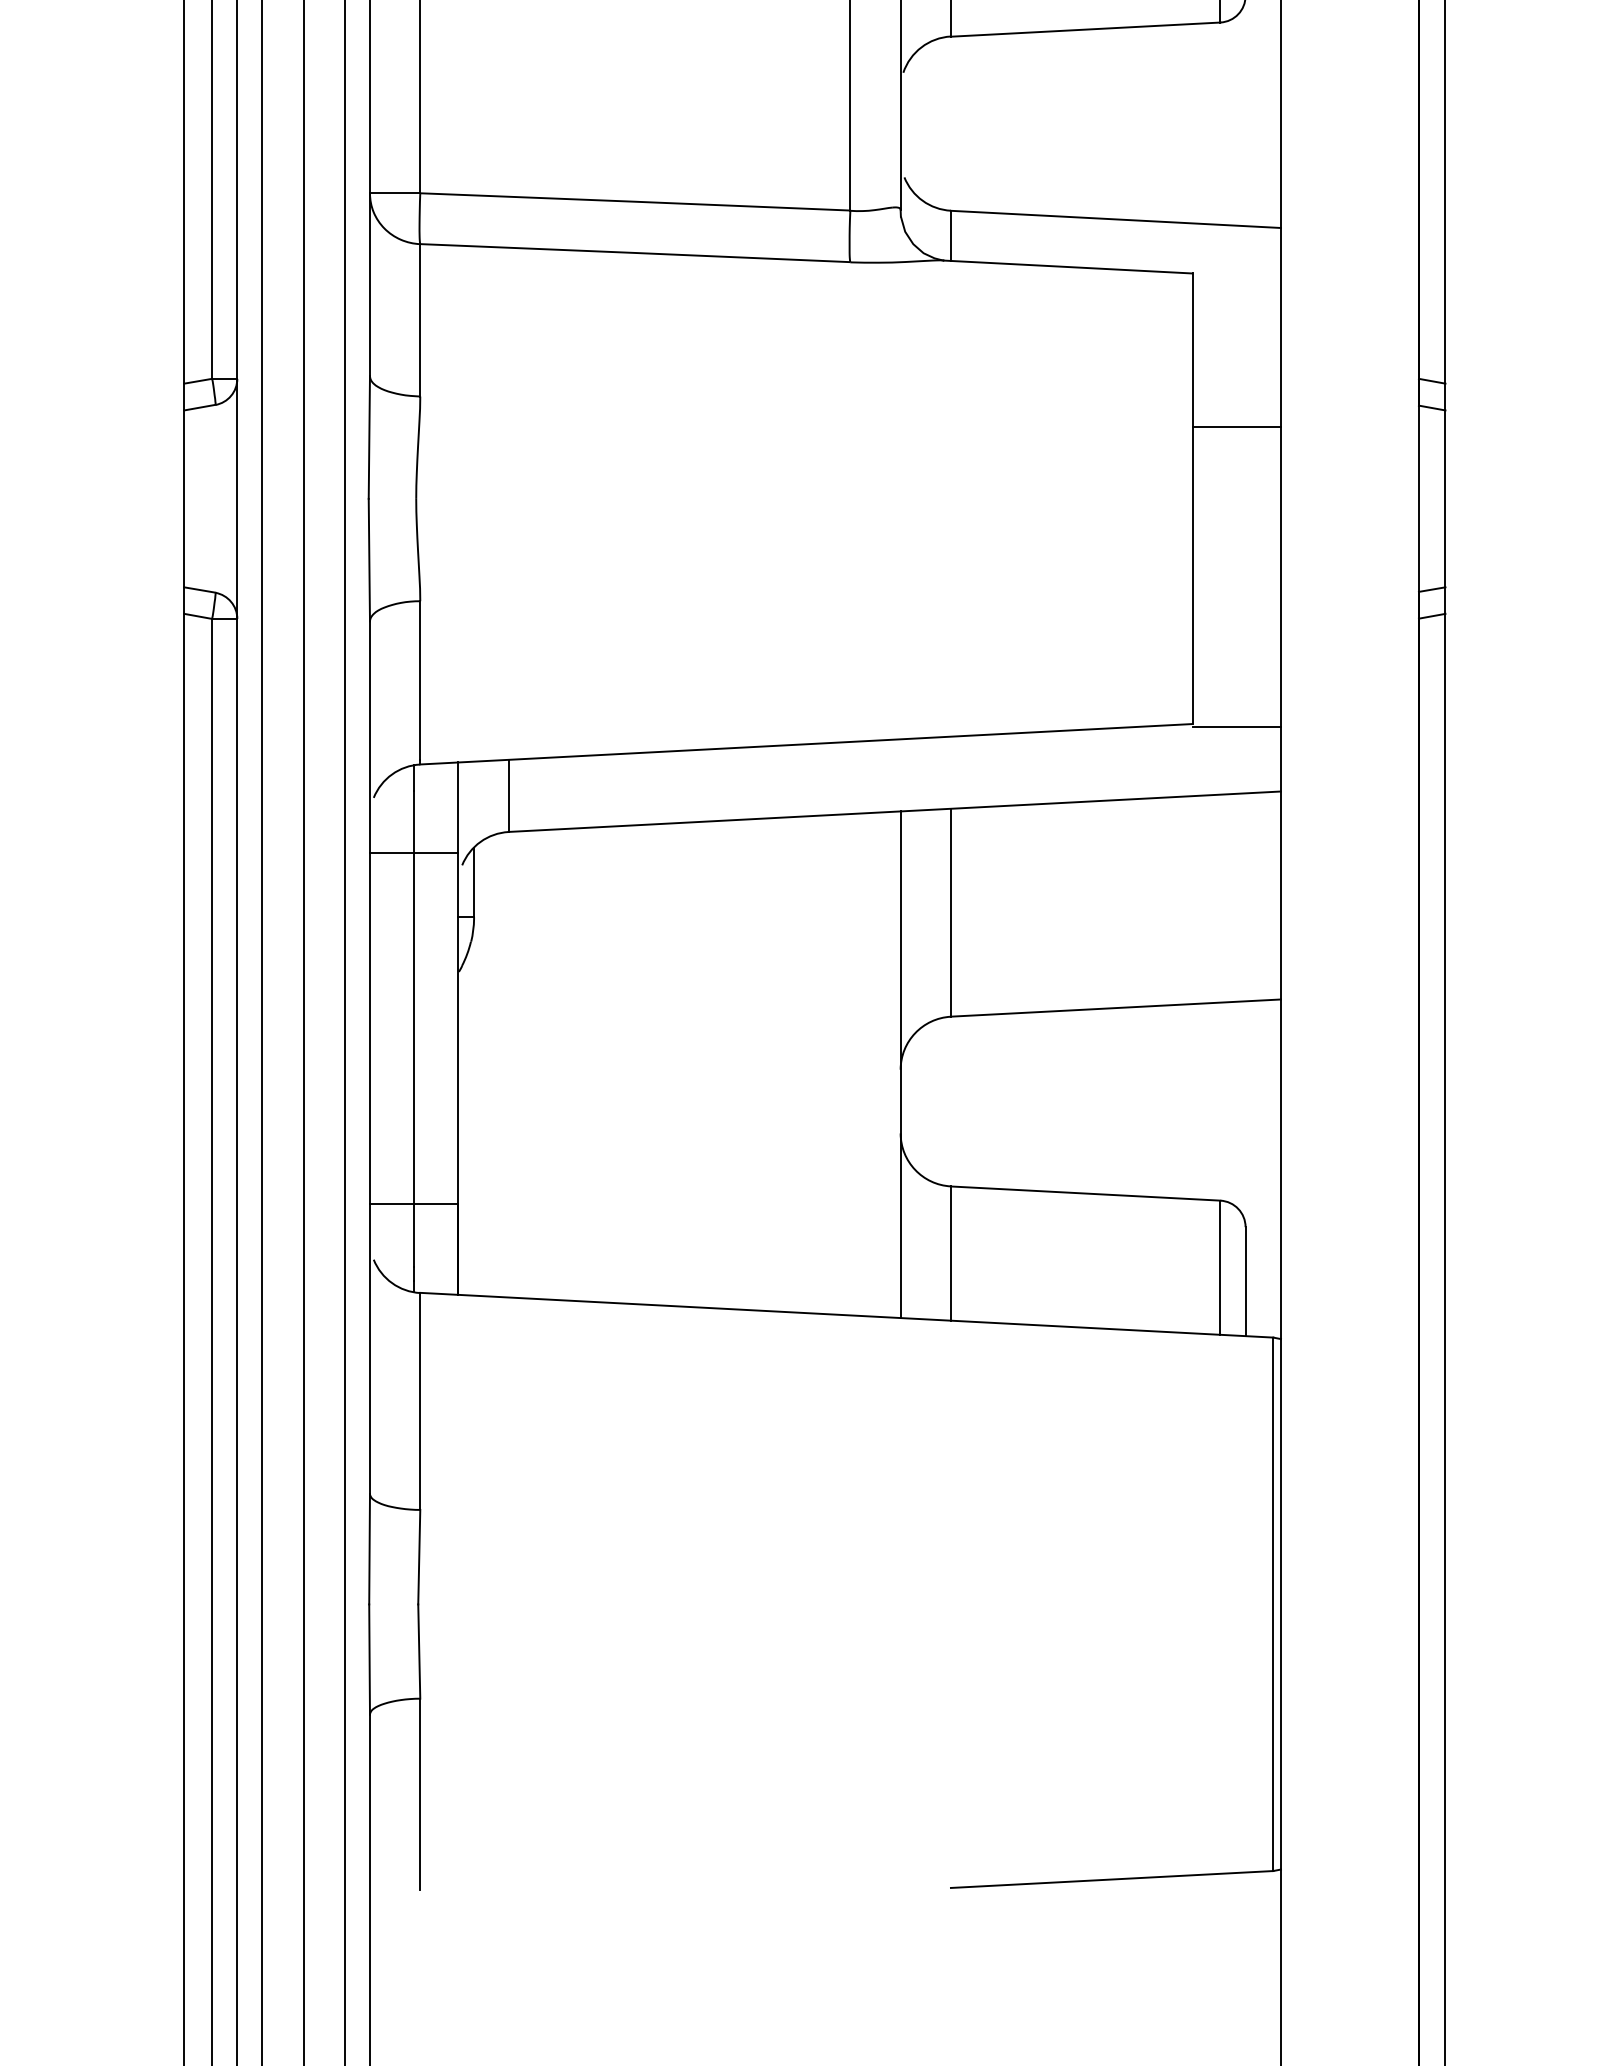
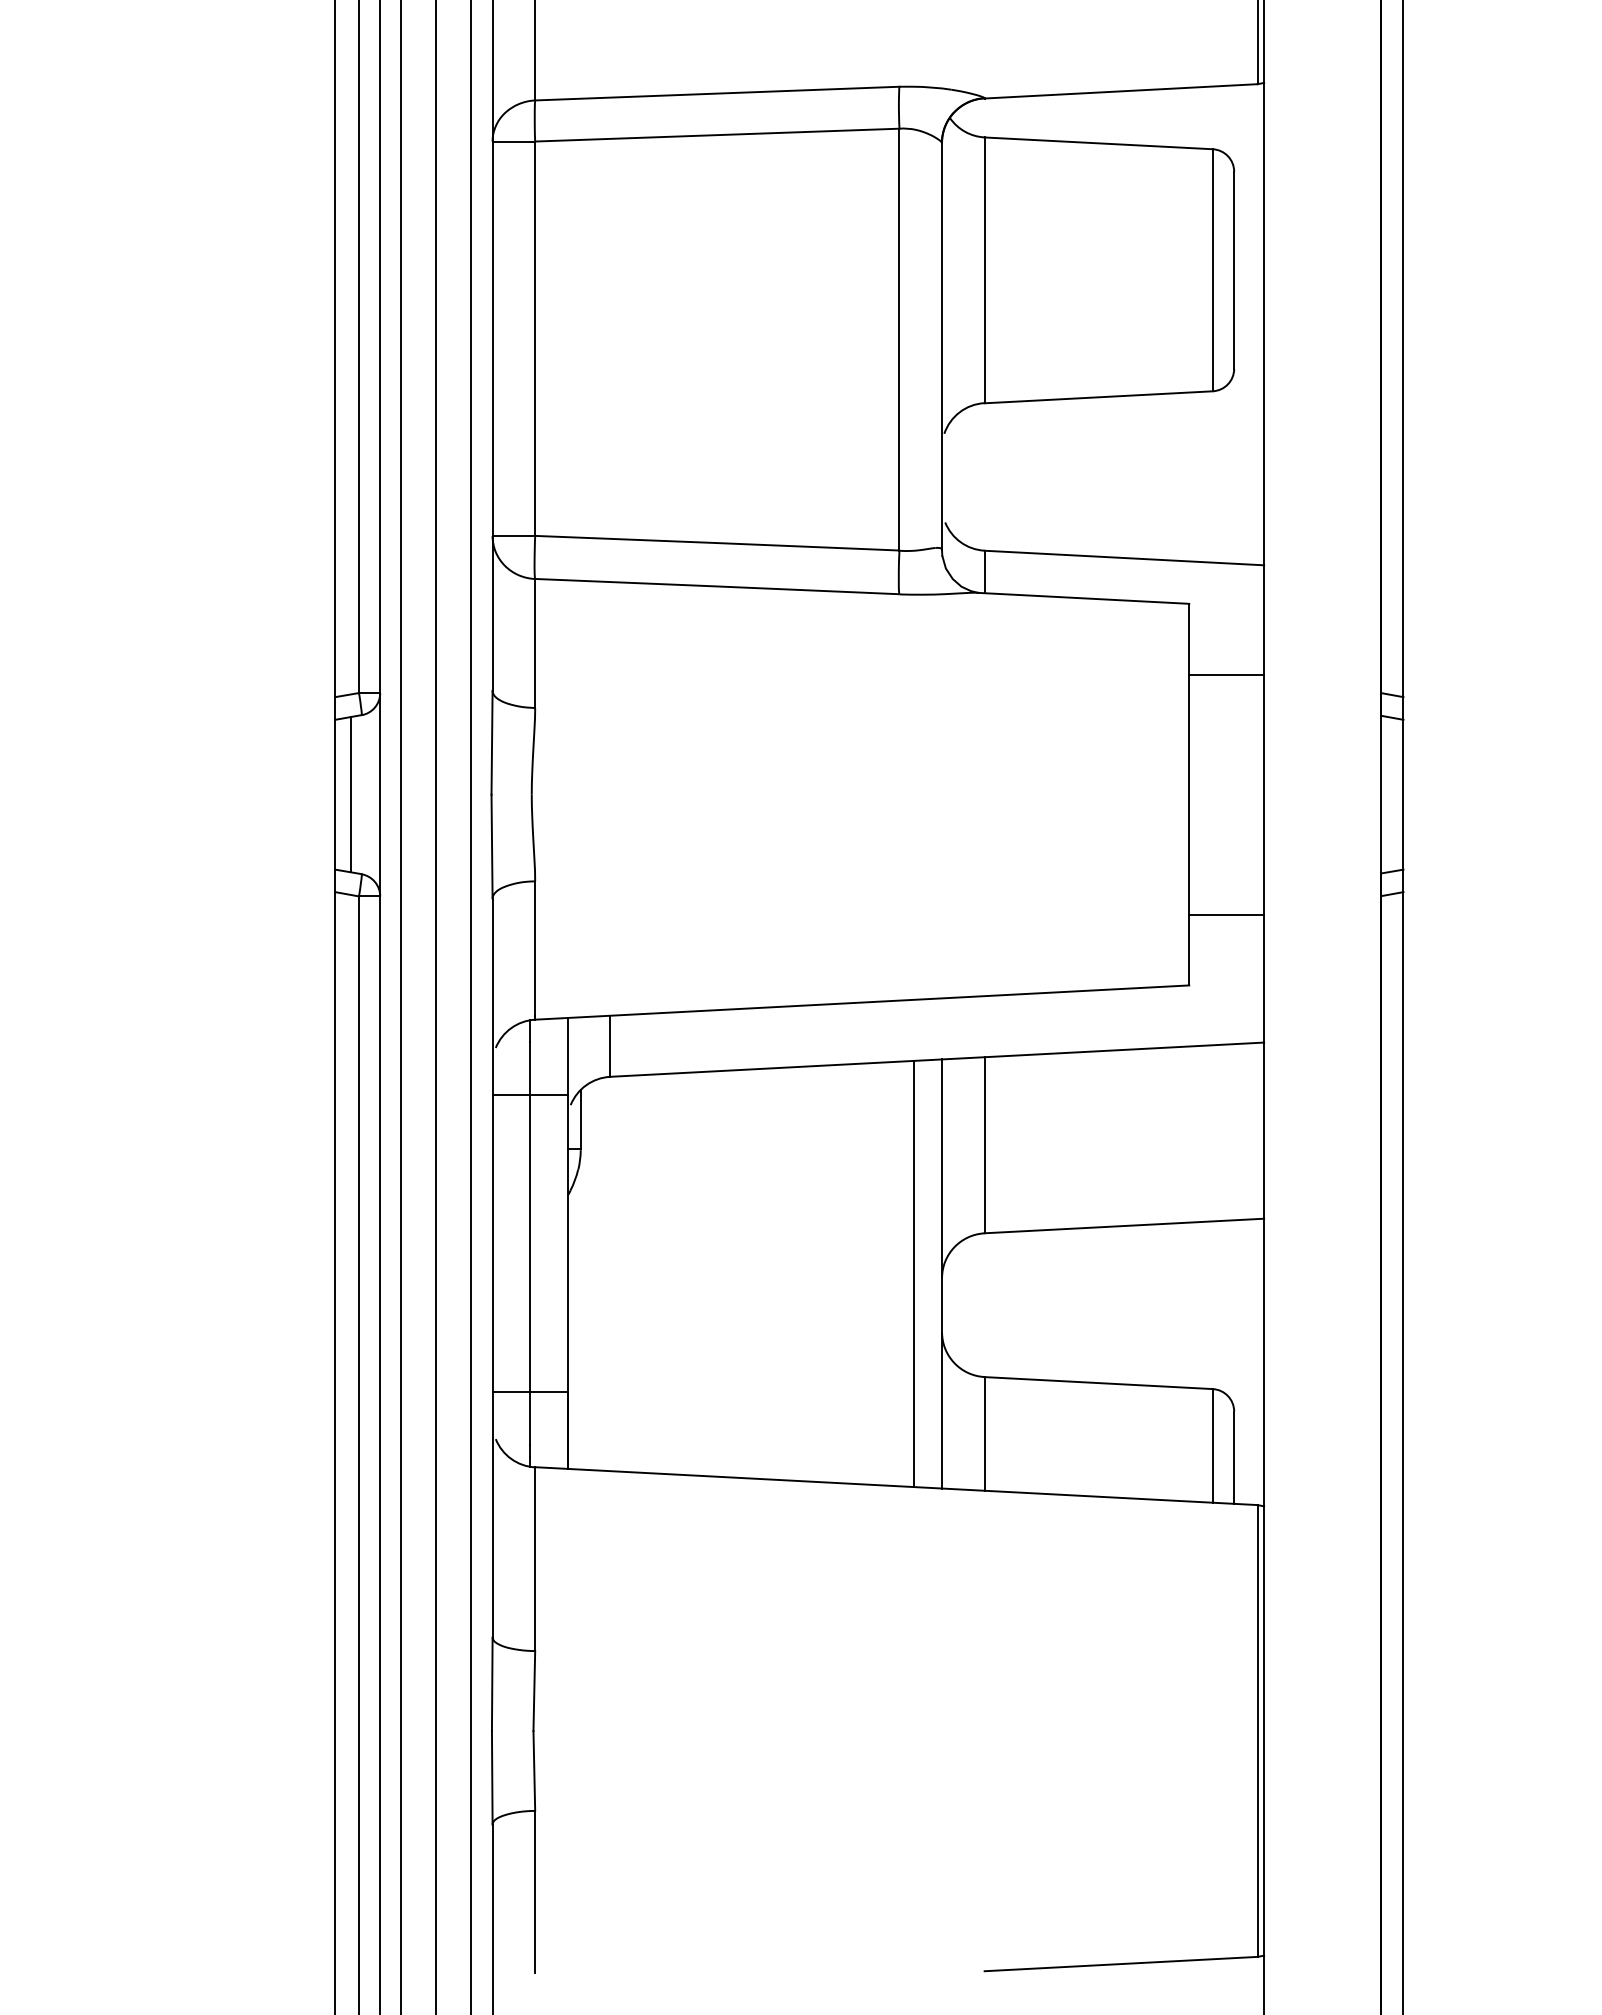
line: (1236, 426) -> (1226, 674), moved
line: (202, 498) -> (350, 794), added
line: (1236, 726) -> (1226, 914), moved
line: (866, 1064) -> (913, 1273), added

